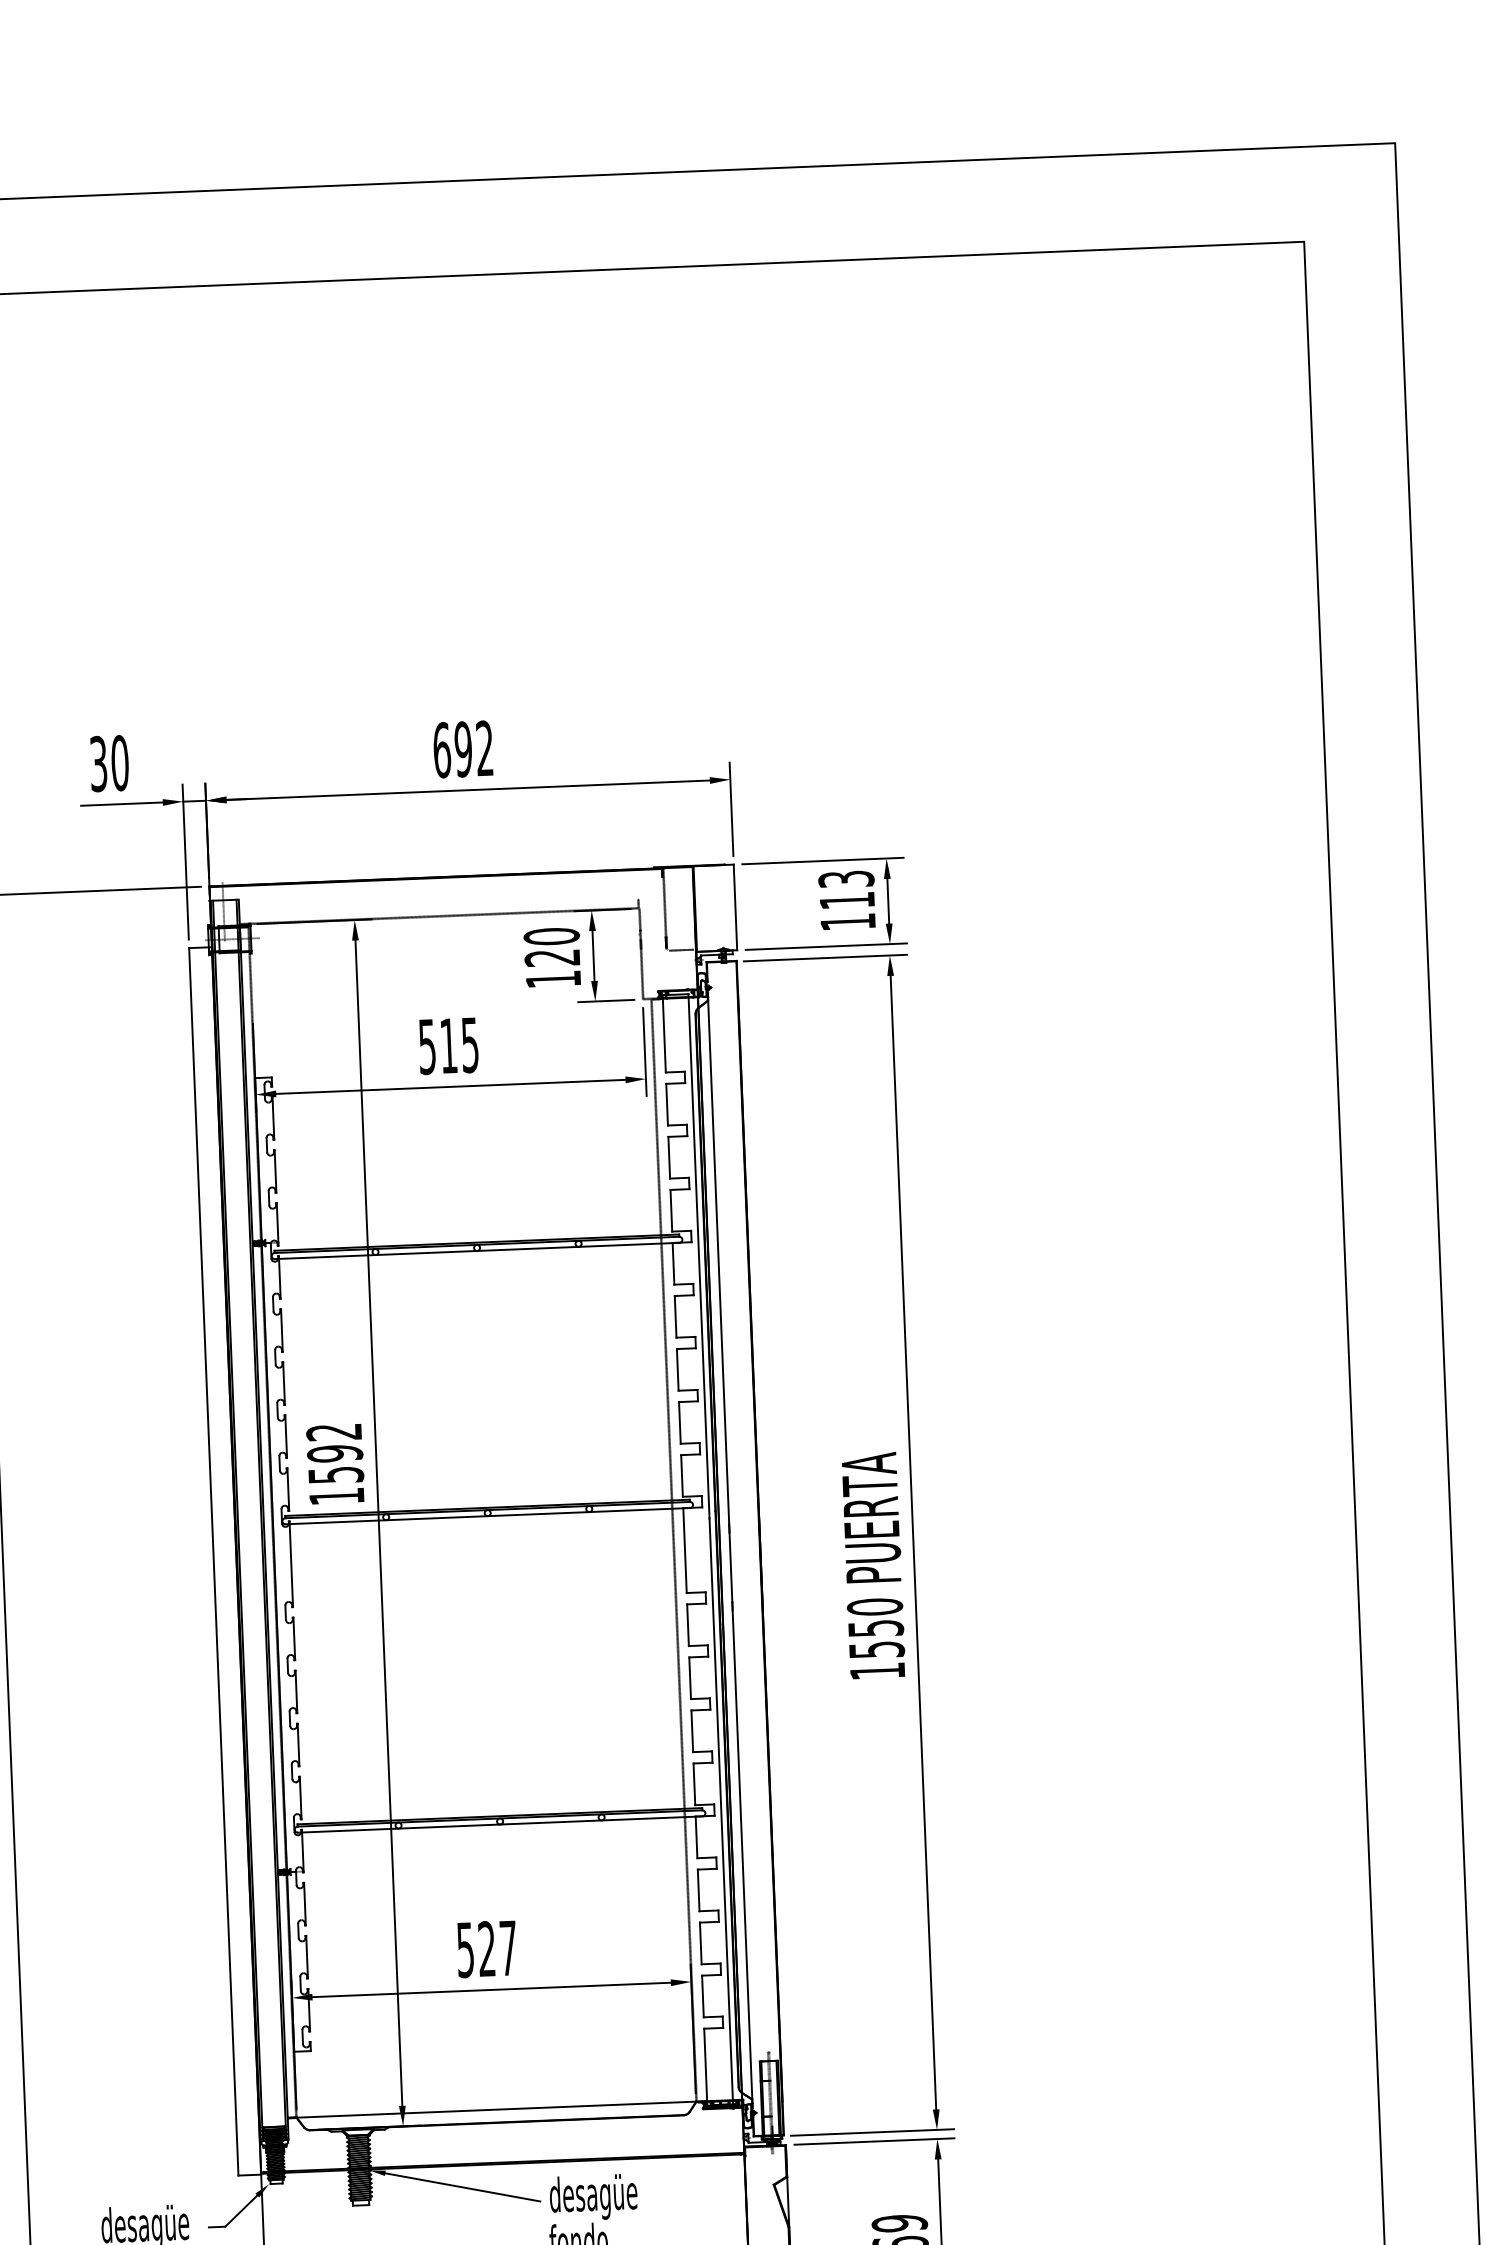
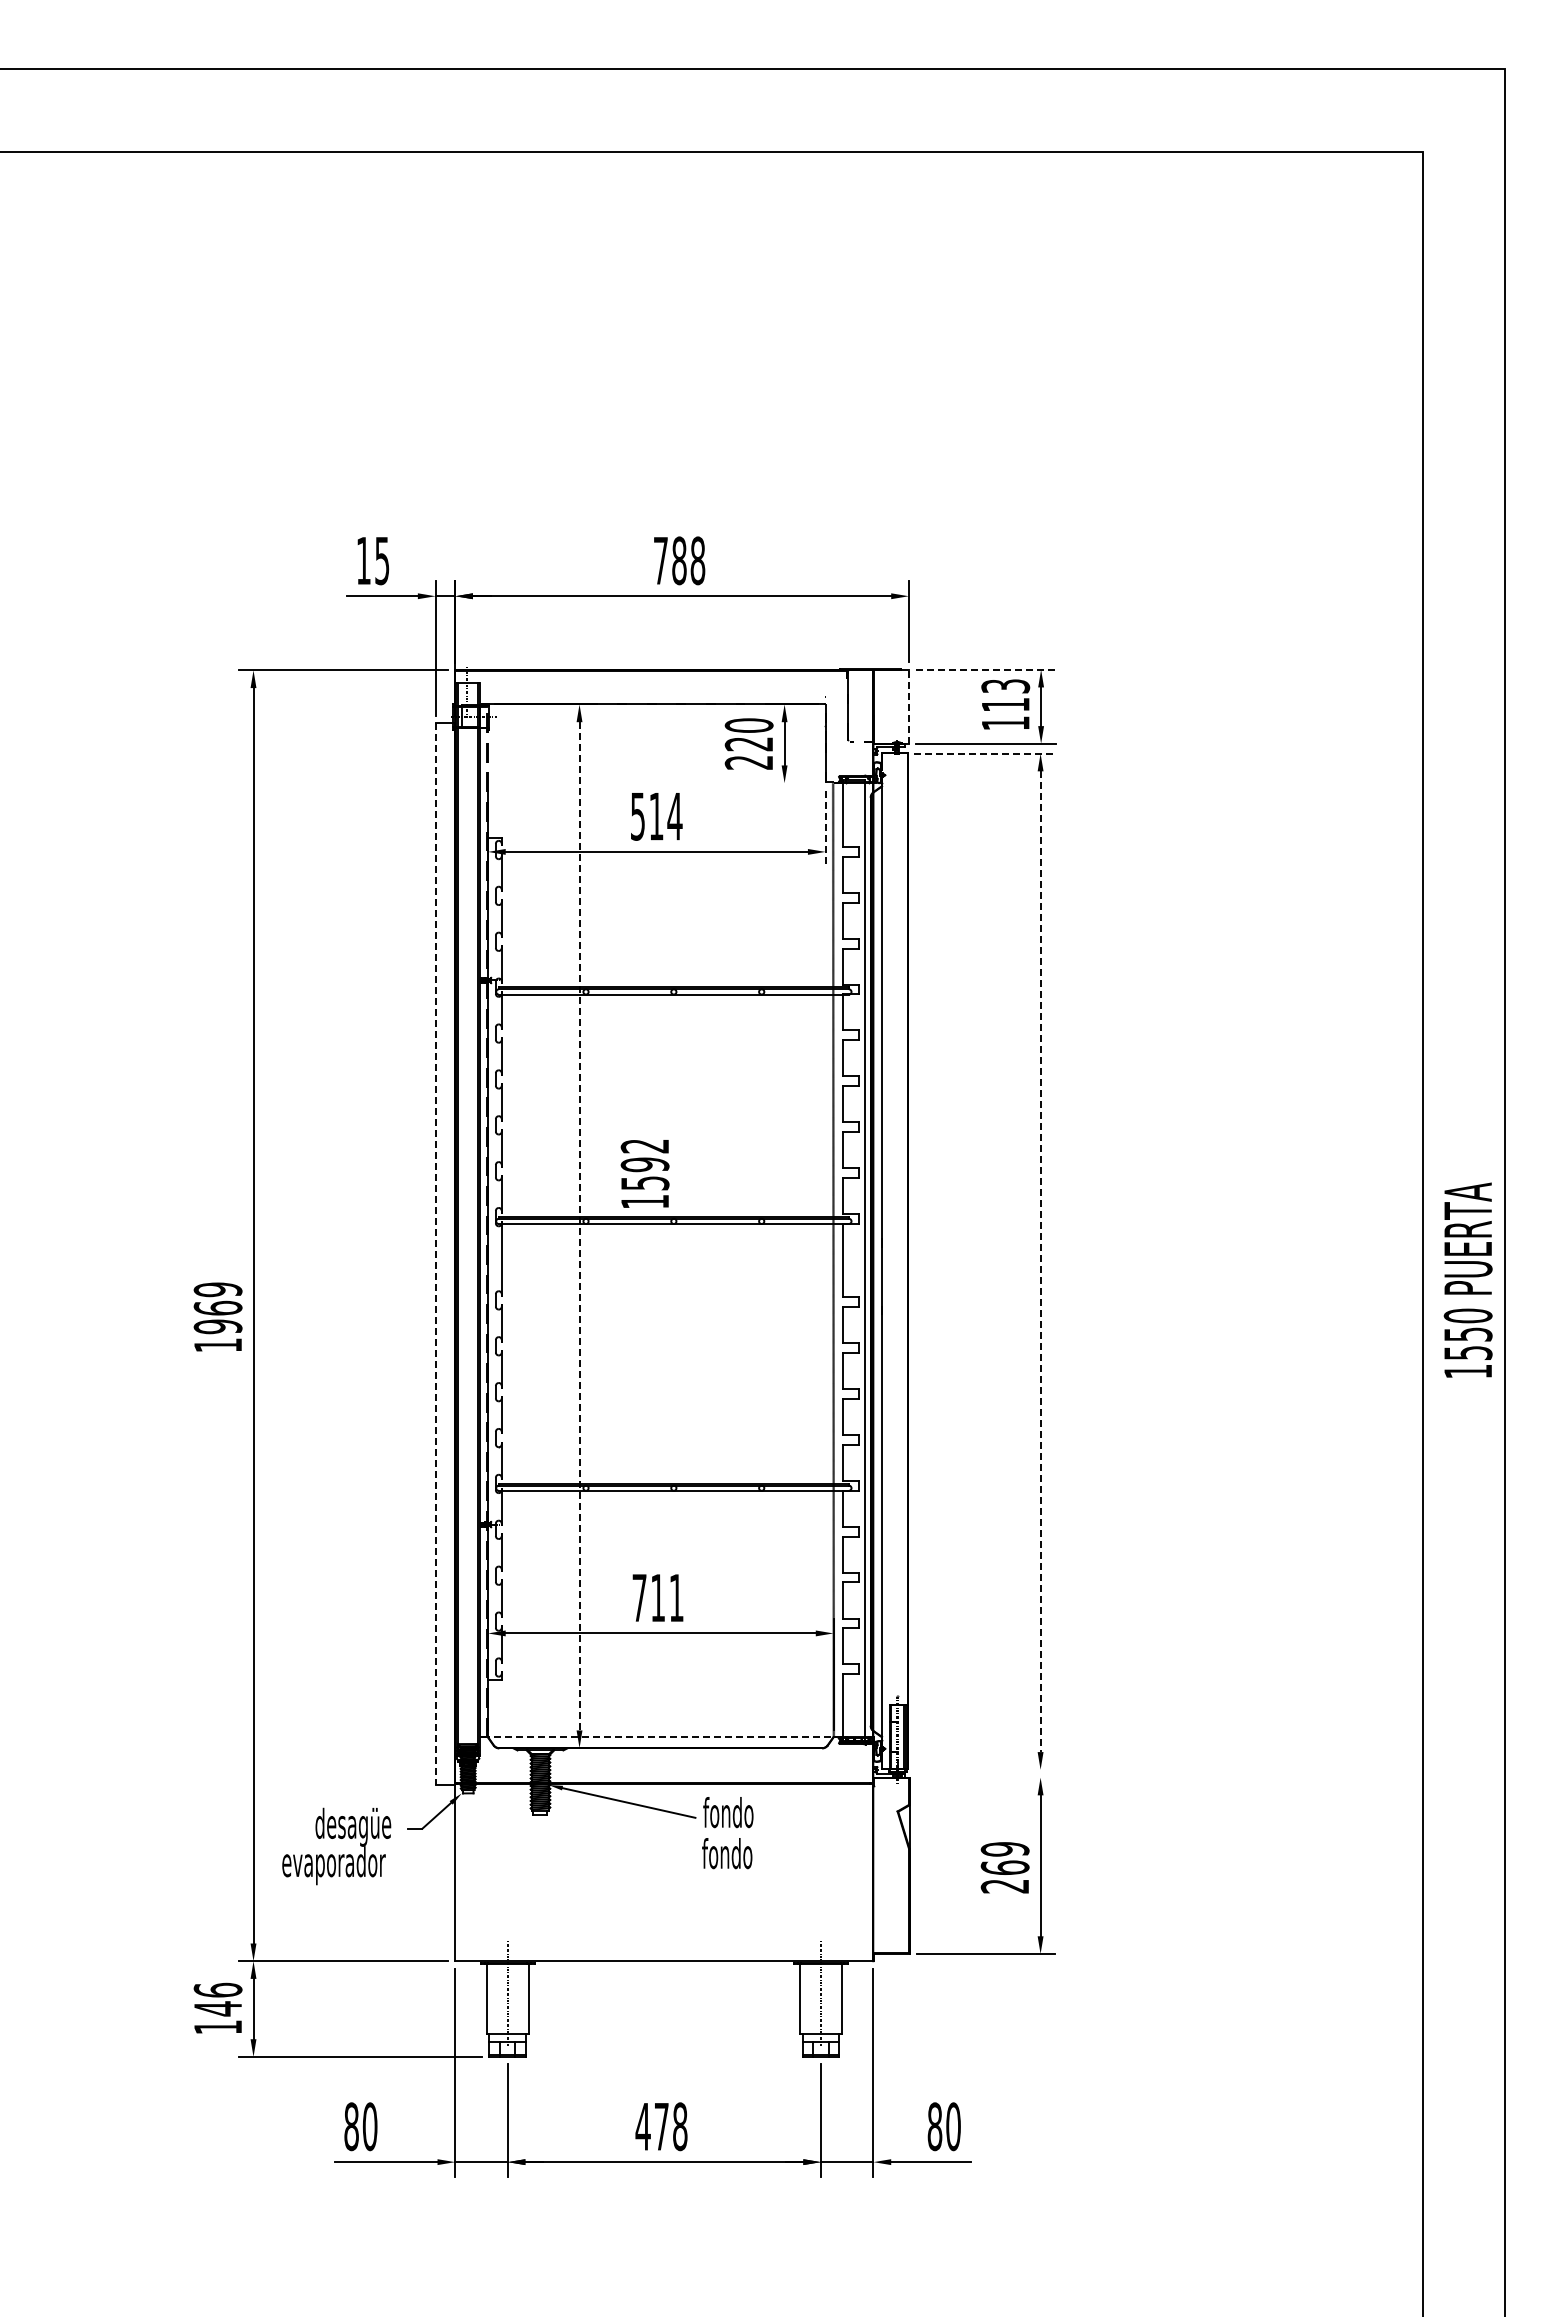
text: (463, 749) -> (679, 560), 692 -> 788
text: (108, 763) -> (372, 560), 30 -> 15
line: (823, 860) -> (986, 669), solid -> dashed
line: (734, 907) -> (908, 706), solid -> dashed
line: (825, 957) -> (984, 753), solid -> dashed
text: (552, 979) -> (748, 762), 120 -> 220
line: (605, 1001) -> (793, 783), removed
text: (469, 1045) -> (674, 816), 515 -> 514
line: (644, 1053) -> (825, 829), solid -> dashed
text: (334, 1463) -> (644, 1173), moved
line: (378, 1523) -> (579, 1226), solid -> dashed
line: (913, 1543) -> (1040, 1262), solid -> dashed
line: (213, 1562) -> (435, 1254), solid -> dashed
text: (872, 1564) -> (1467, 1279), moved
text: (486, 1948) -> (657, 1597), 527 -> 711
line: (496, 2110) -> (660, 1737), solid -> dashed
line: (872, 2132) -> (984, 1769), removed
line: (873, 2141) -> (985, 1777), removed
text: (593, 2197) -> (741, 1816), desagüe -> fondo

